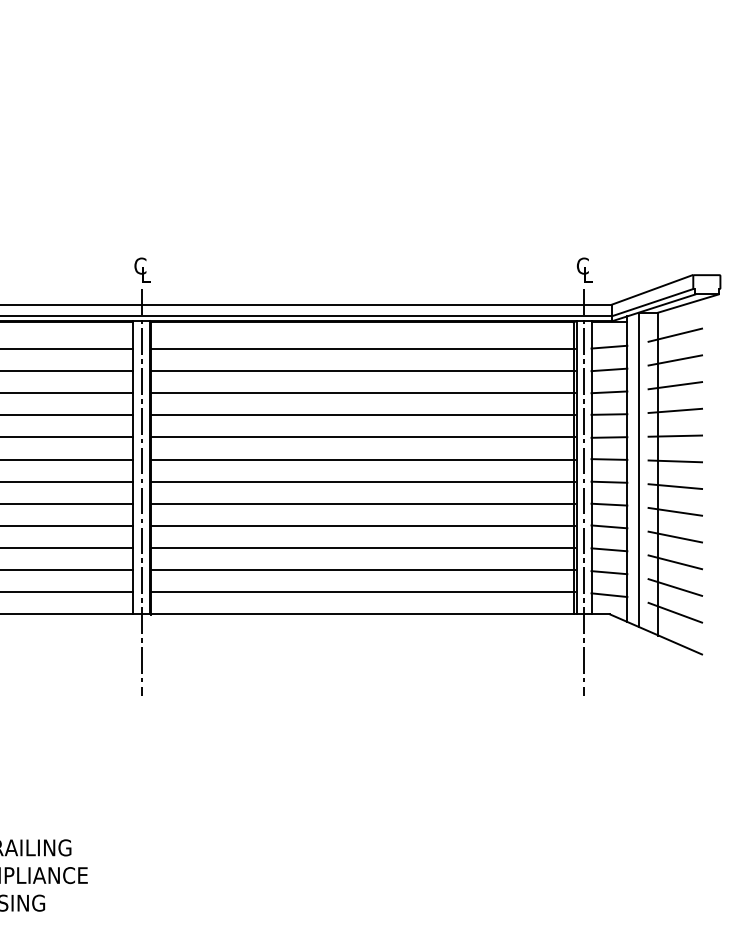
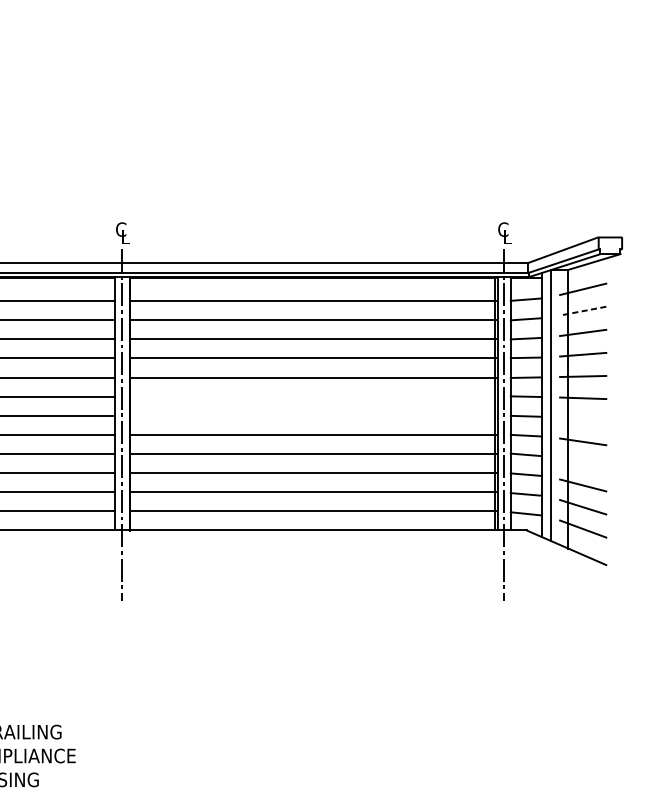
line: (674, 360) -> (582, 311), solid -> dashed
line: (363, 459) -> (313, 396), removed
line: (363, 481) -> (313, 415), removed
line: (675, 486) -> (583, 420), removed
line: (675, 536) -> (583, 463), removed

